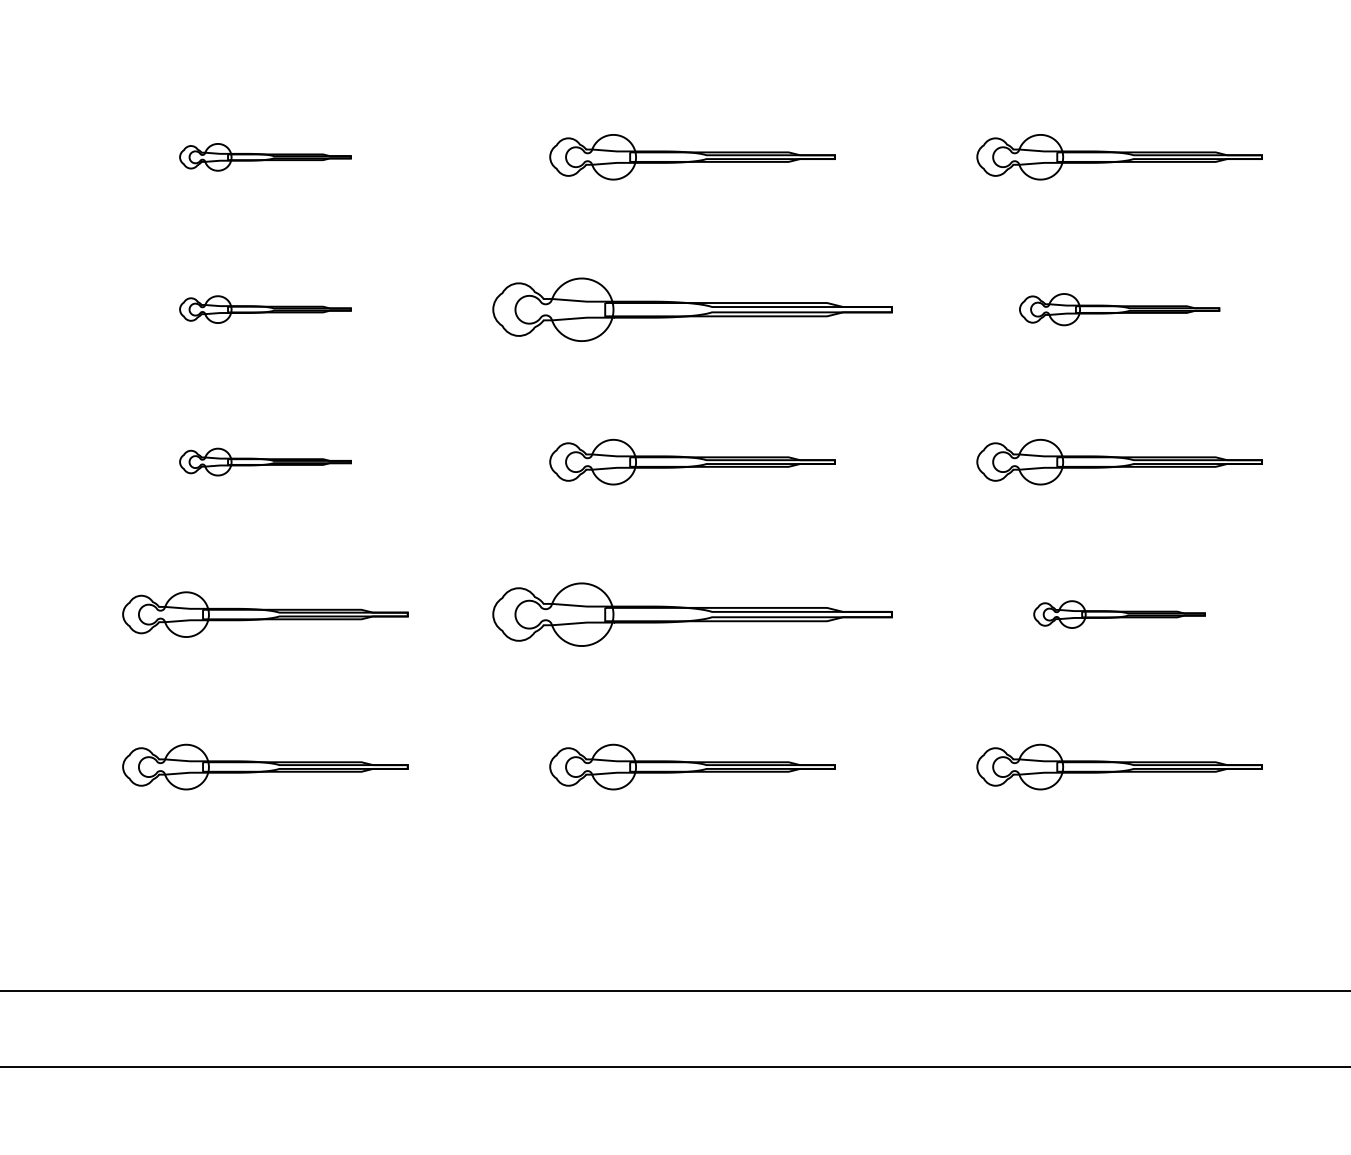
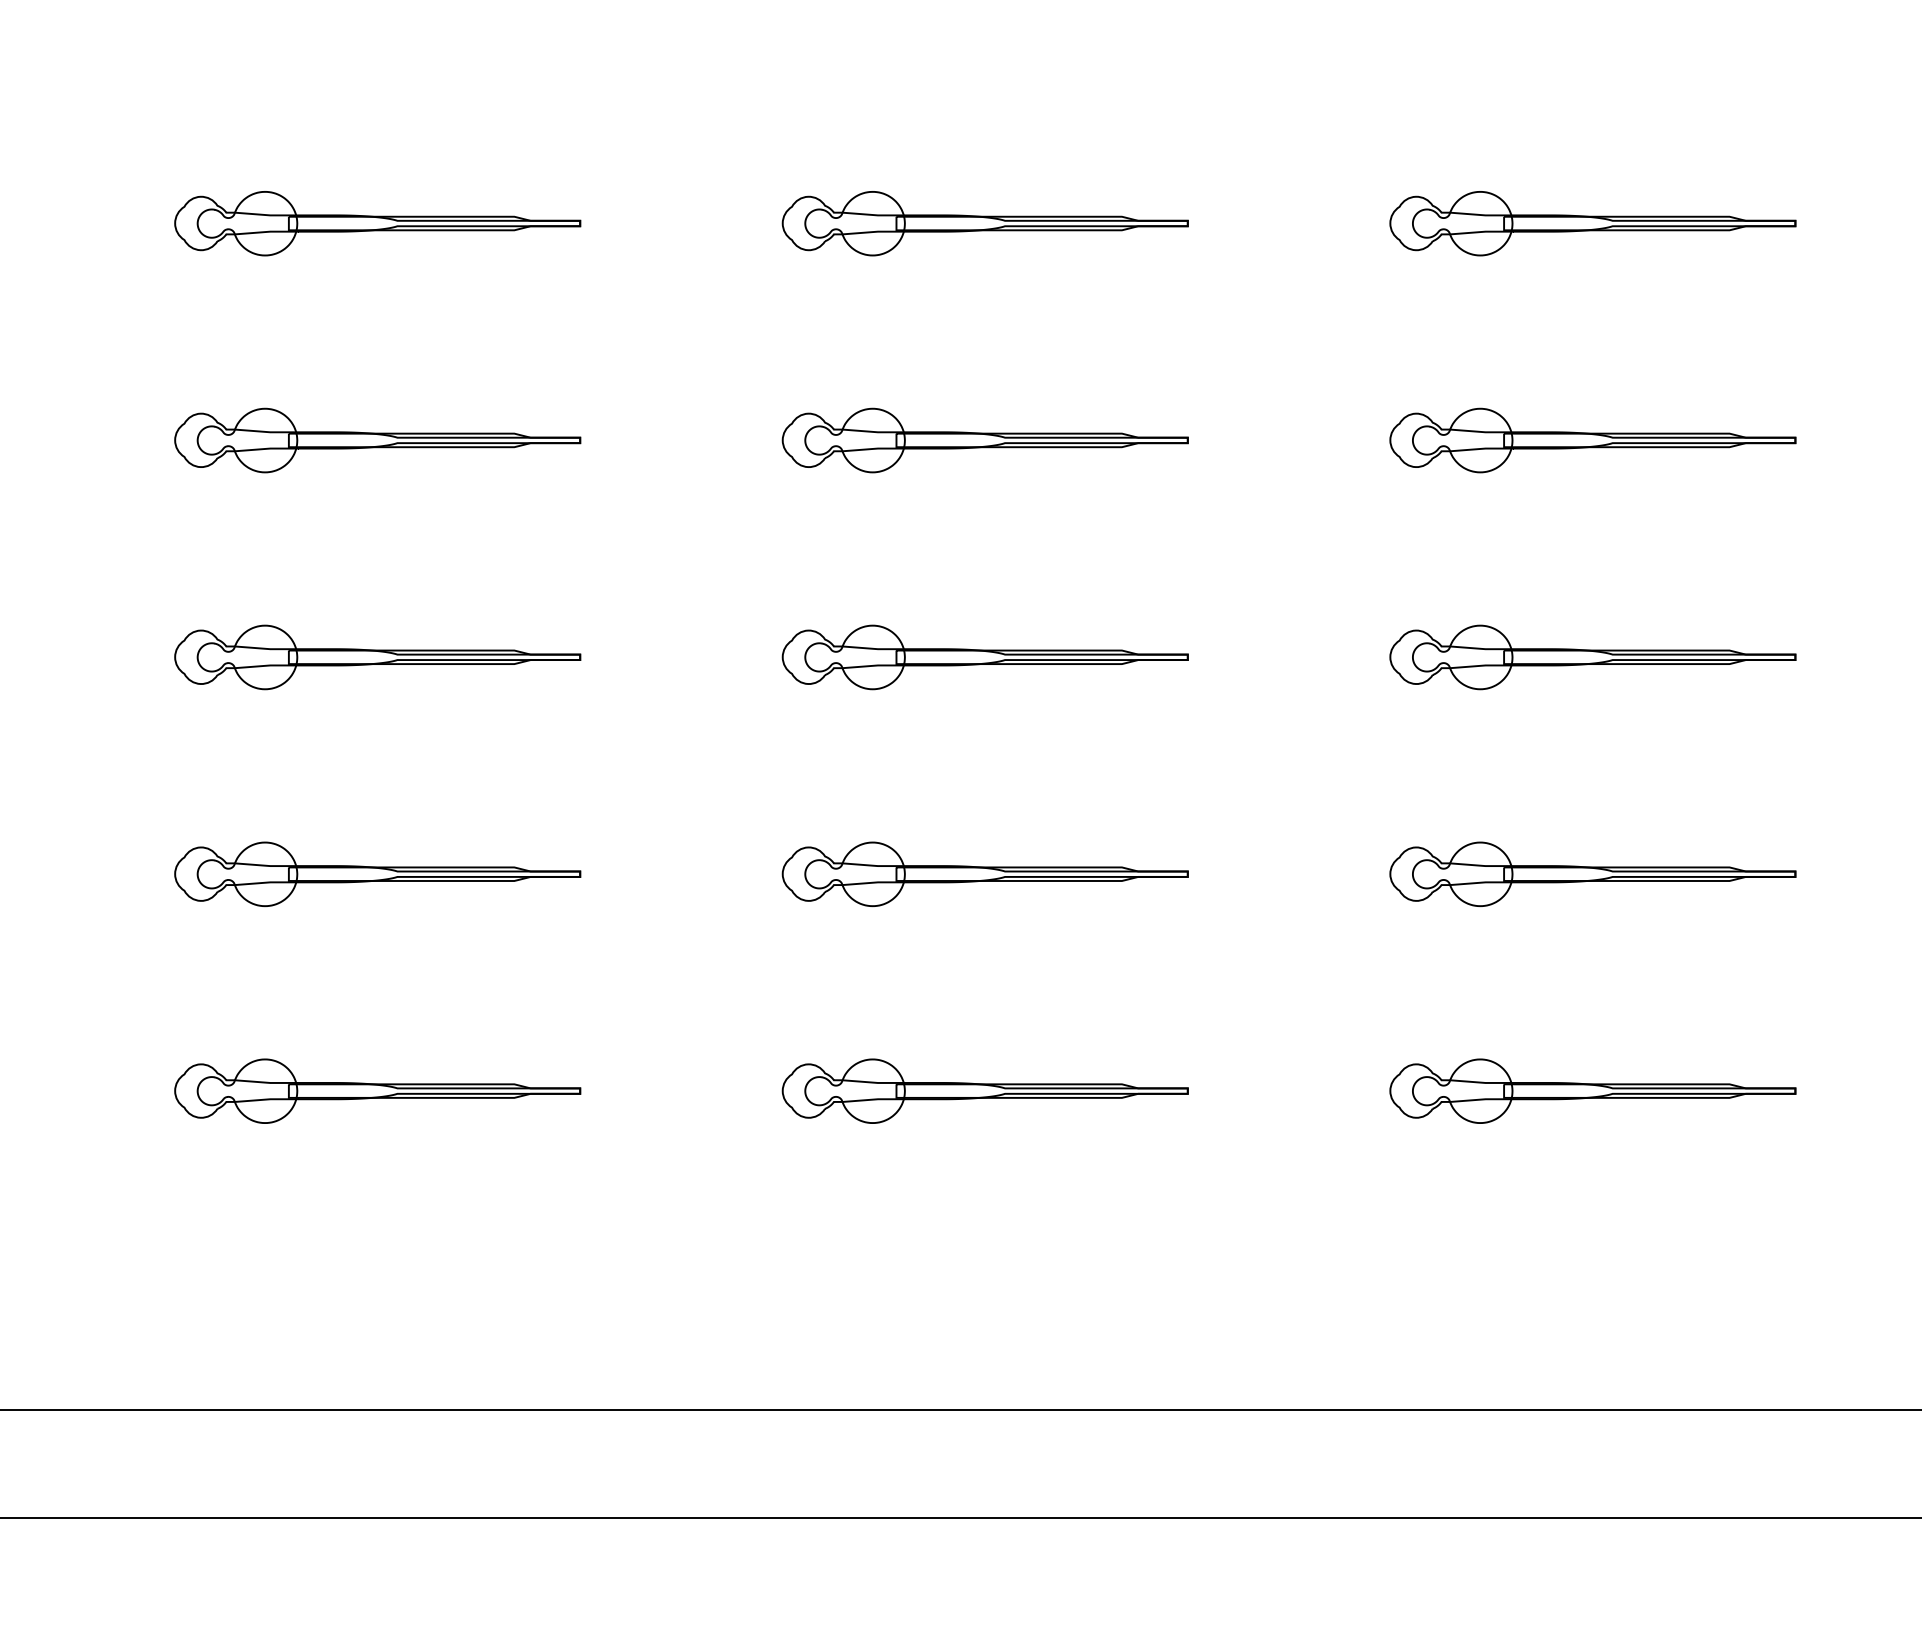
part: (265, 157) -> (377, 224), size x1.67
part: (265, 309) -> (377, 440), size x1.67
part: (692, 309) -> (985, 440), size x0.71
part: (1119, 309) -> (1592, 440), size x1.43
part: (265, 461) -> (377, 656), size x1.67
part: (692, 614) -> (985, 874), size x0.71
part: (1119, 614) -> (1592, 874), size x1.67

